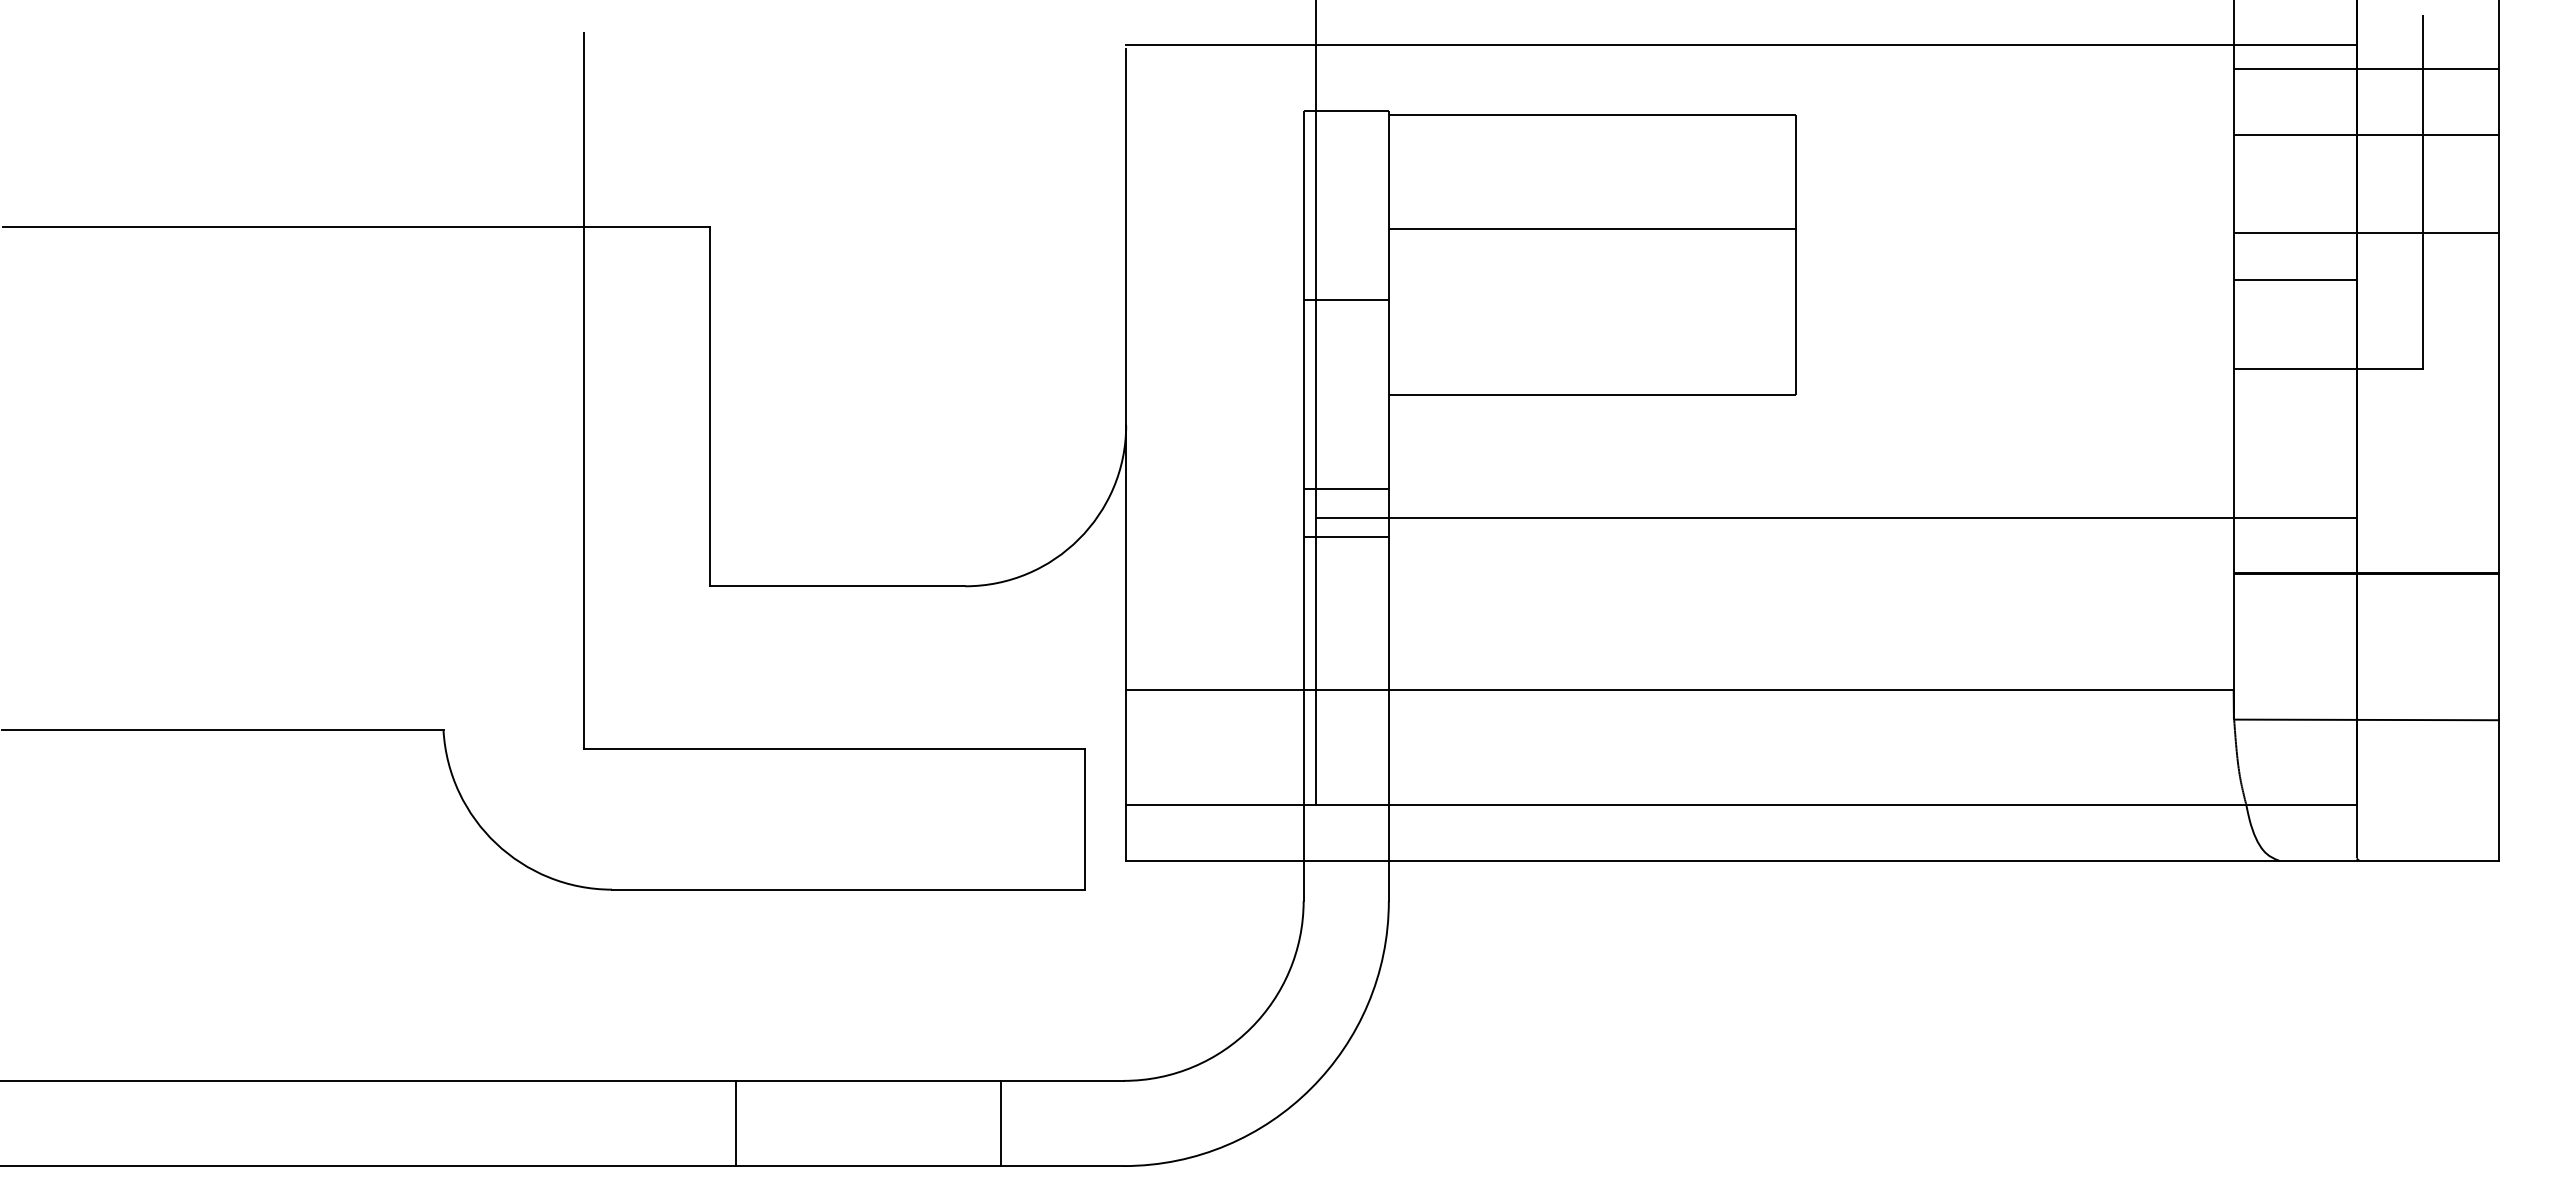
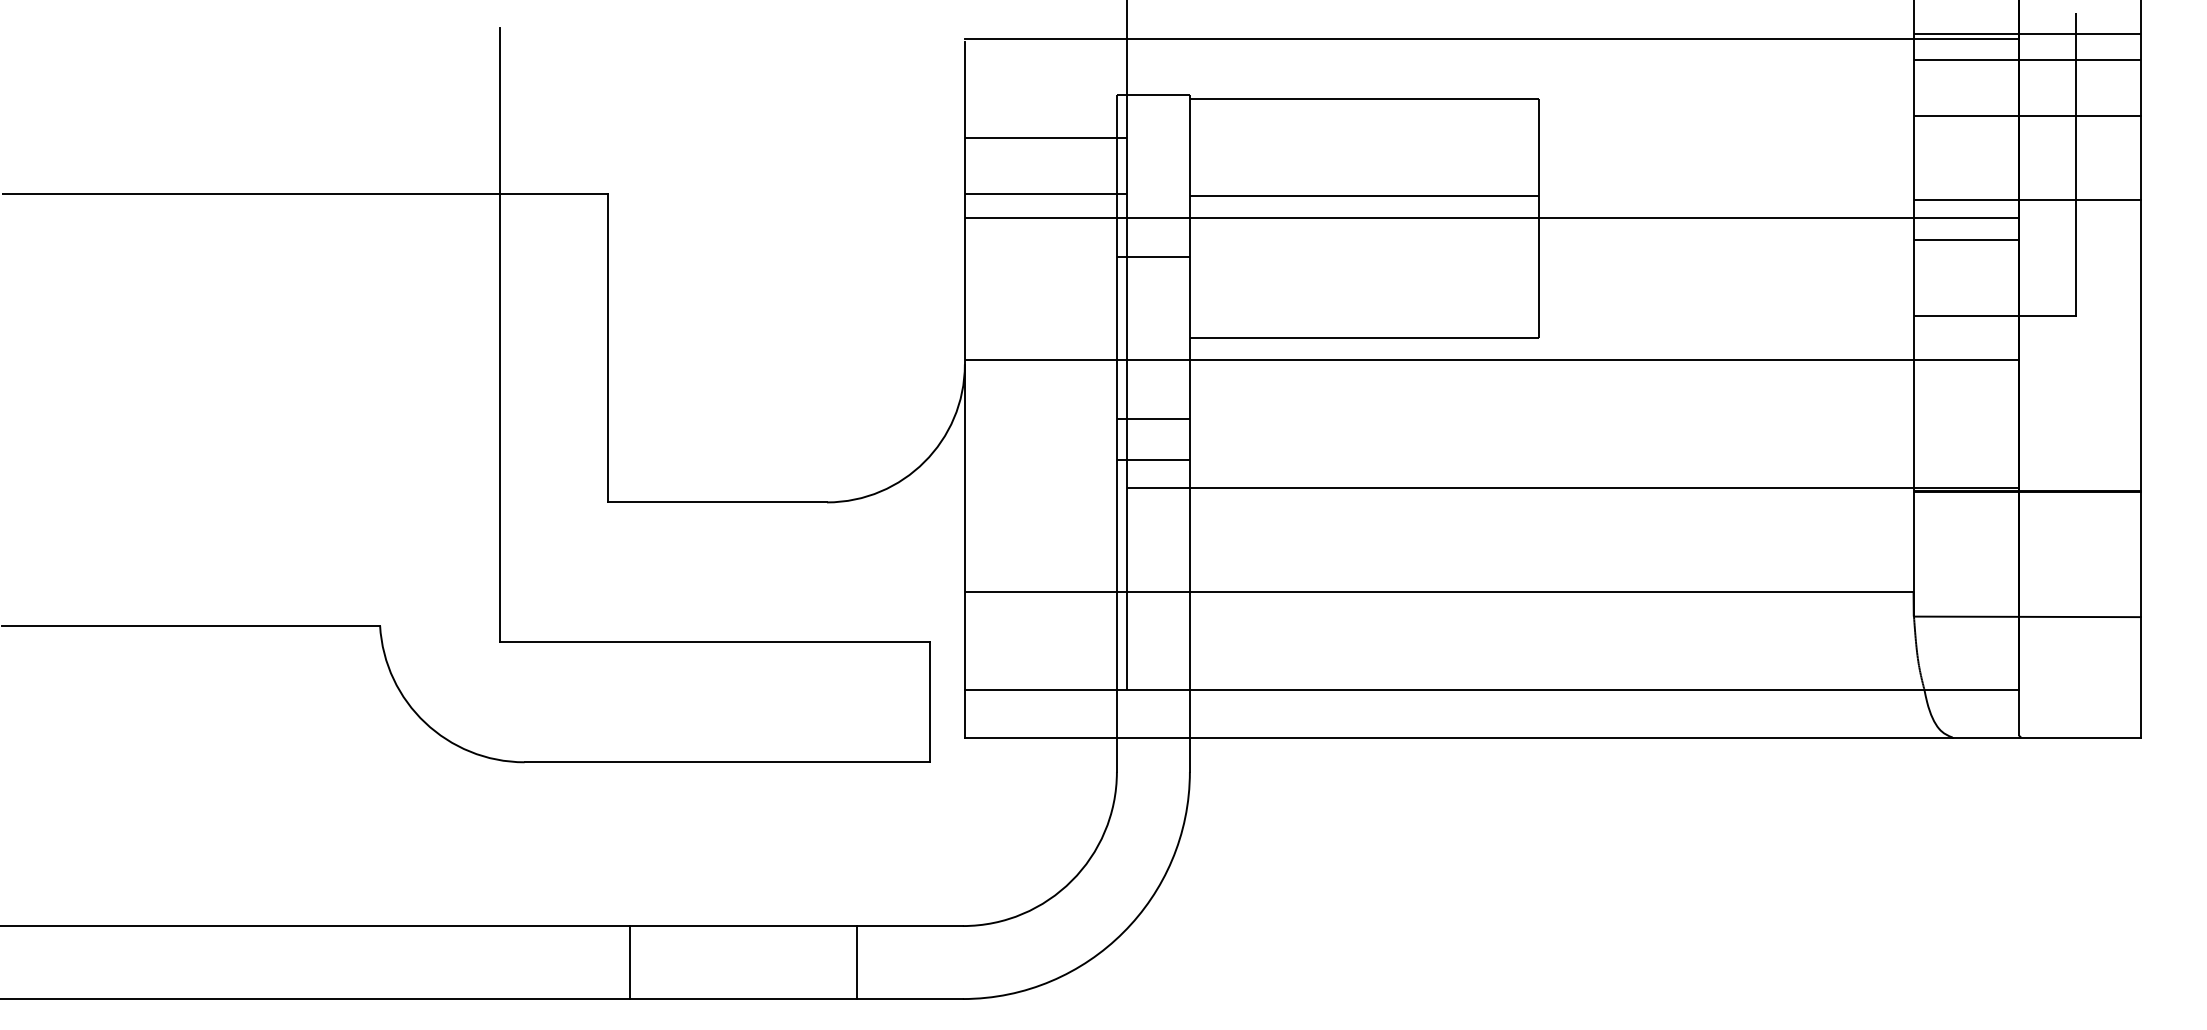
line: (2365, 39) -> (2026, 34), added
line: (1220, 161) -> (1045, 138), added
line: (1220, 225) -> (1045, 193), added
line: (1741, 254) -> (1491, 218), added
line: (1741, 419) -> (1491, 359), added
line: (1836, 518) -> (1573, 488), moved

